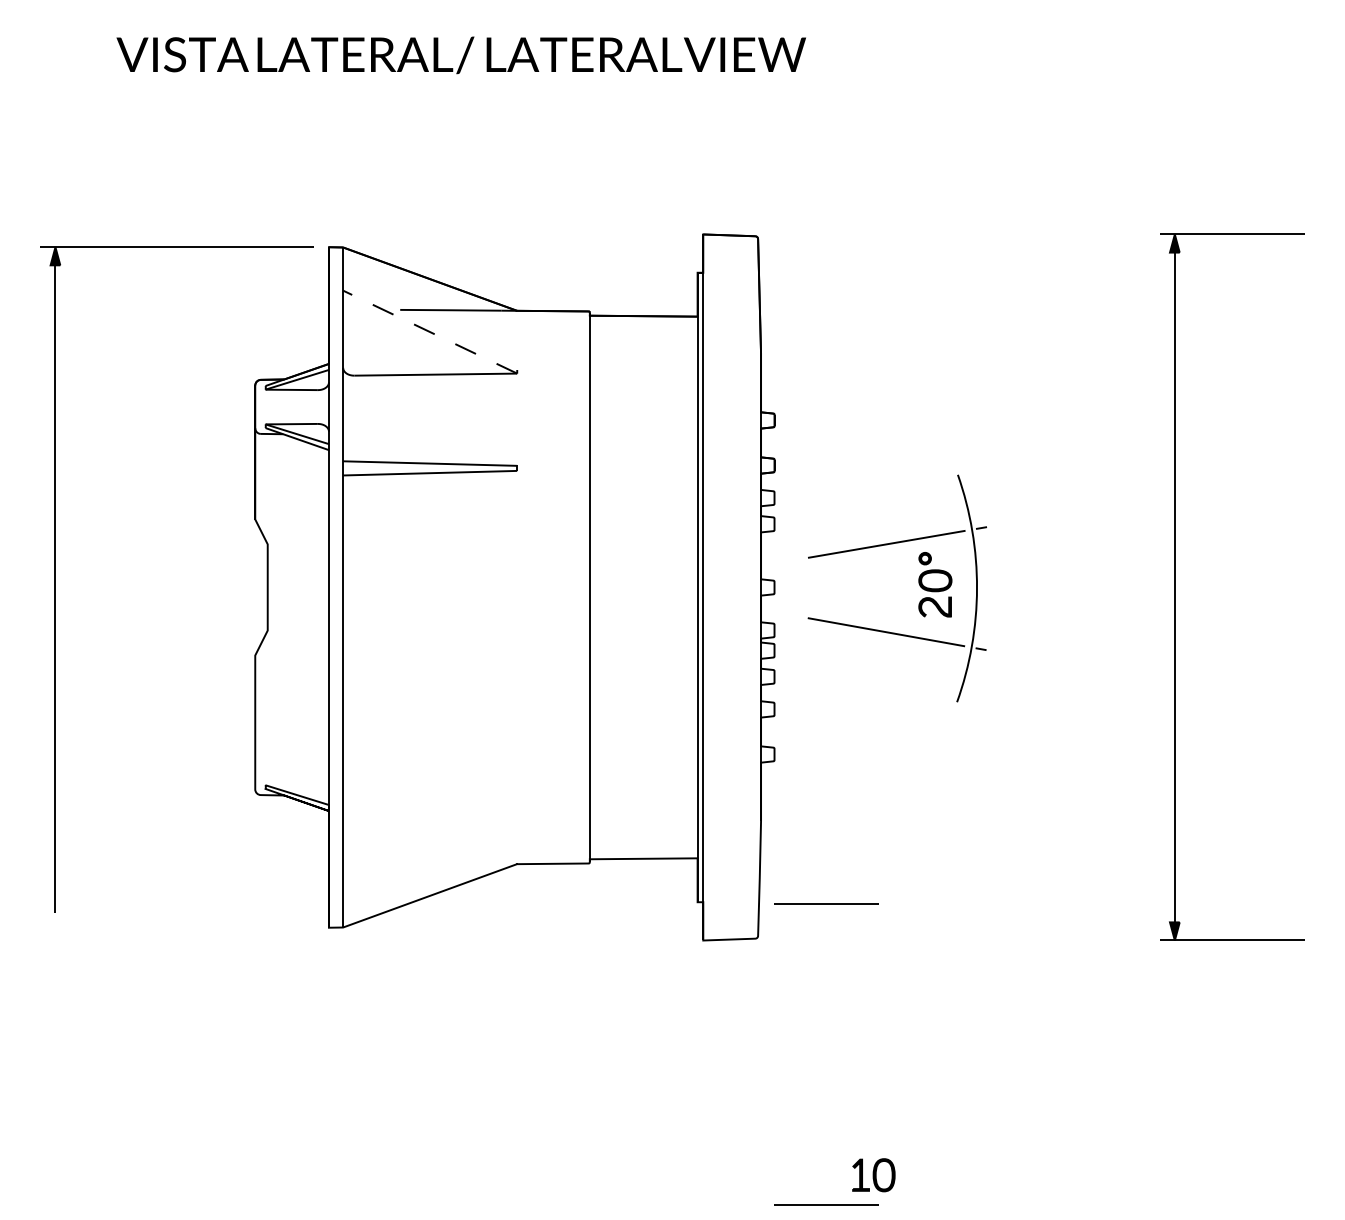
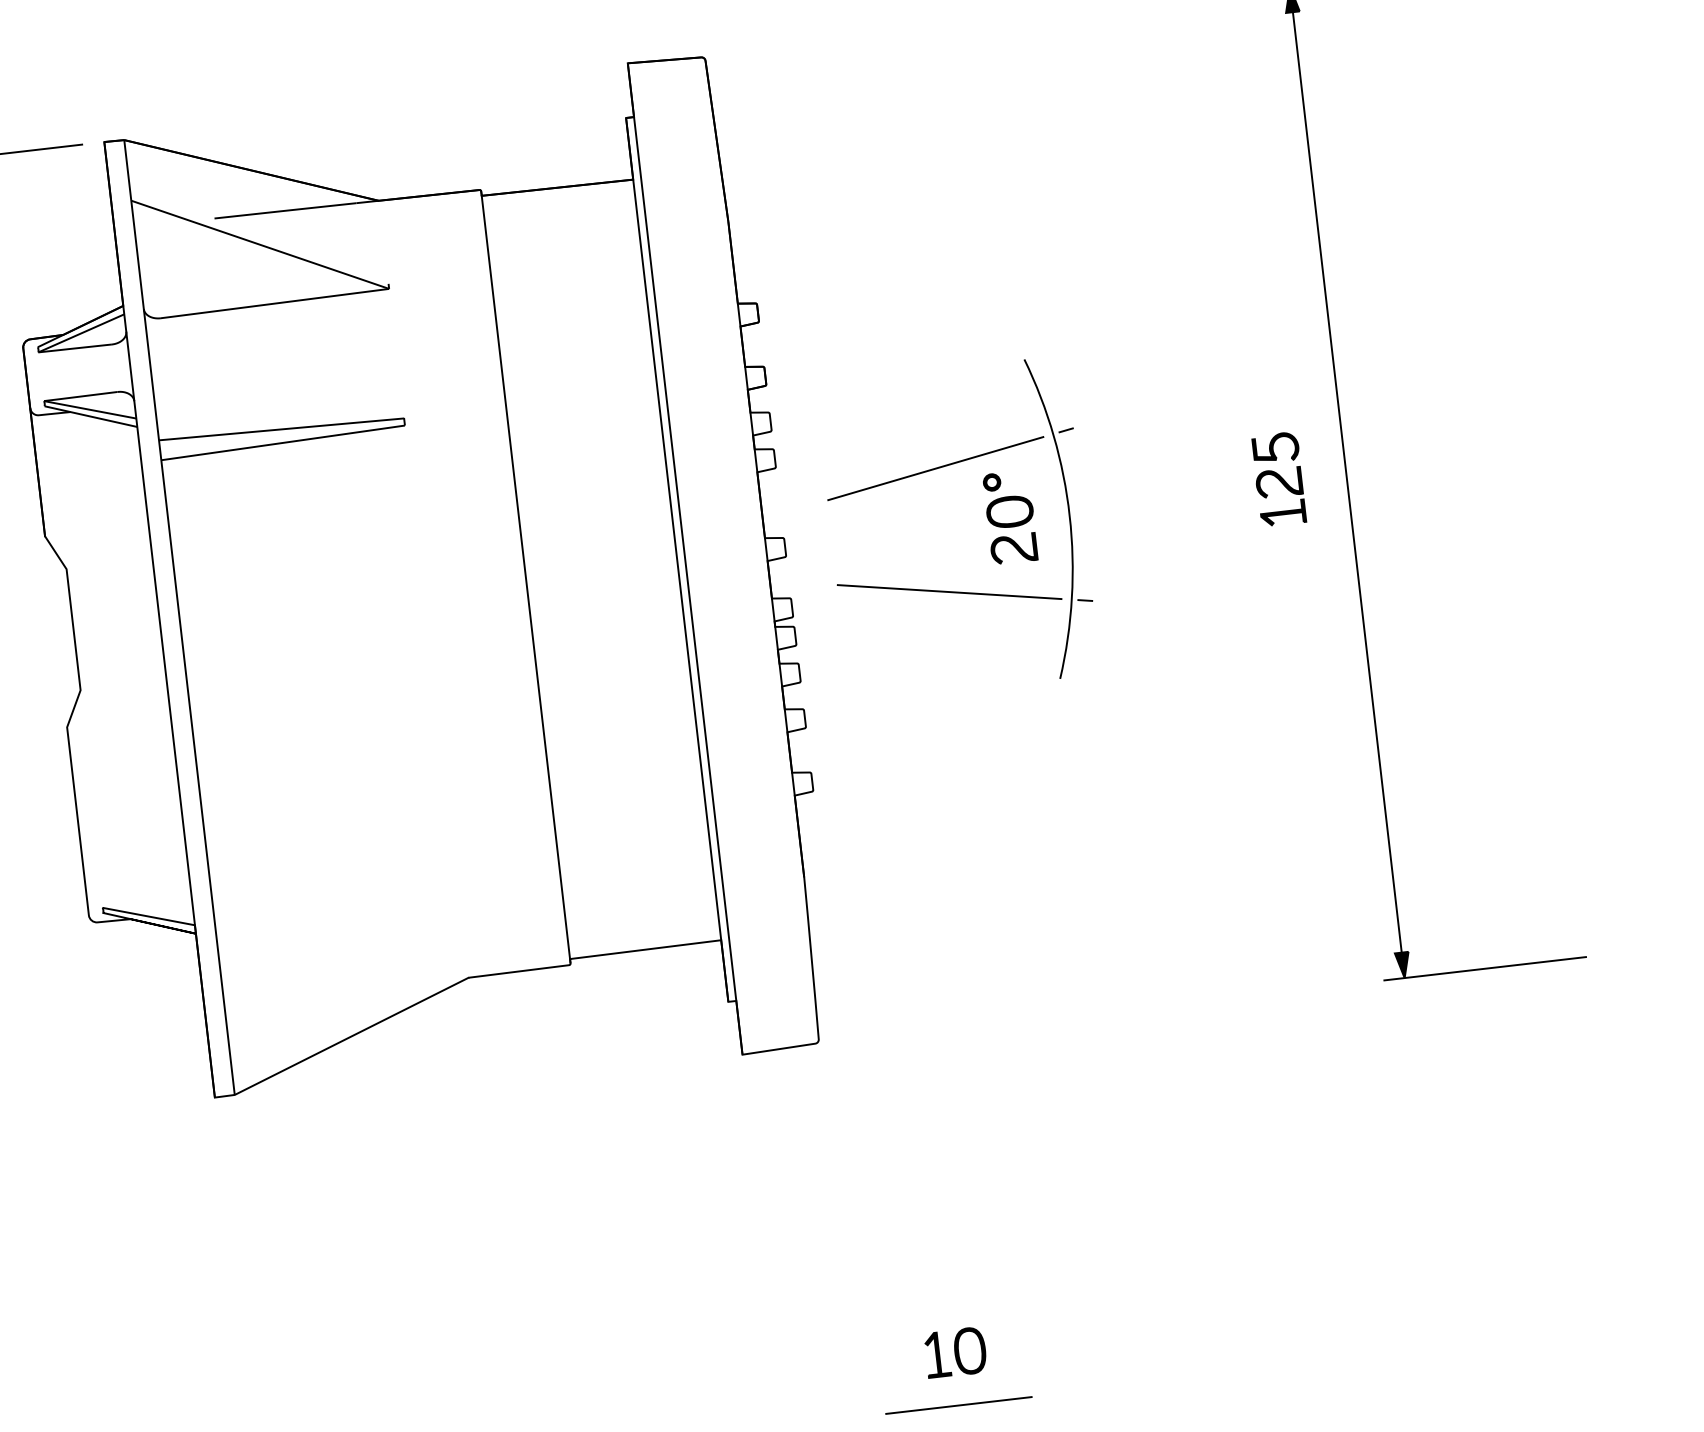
line: (429, 331) -> (259, 244), dashed -> solid
part: (1127, 579) -> (1279, 478), added
line: (826, 903) -> (909, 982), removed
part: (873, 1175) -> (955, 1353), moved

